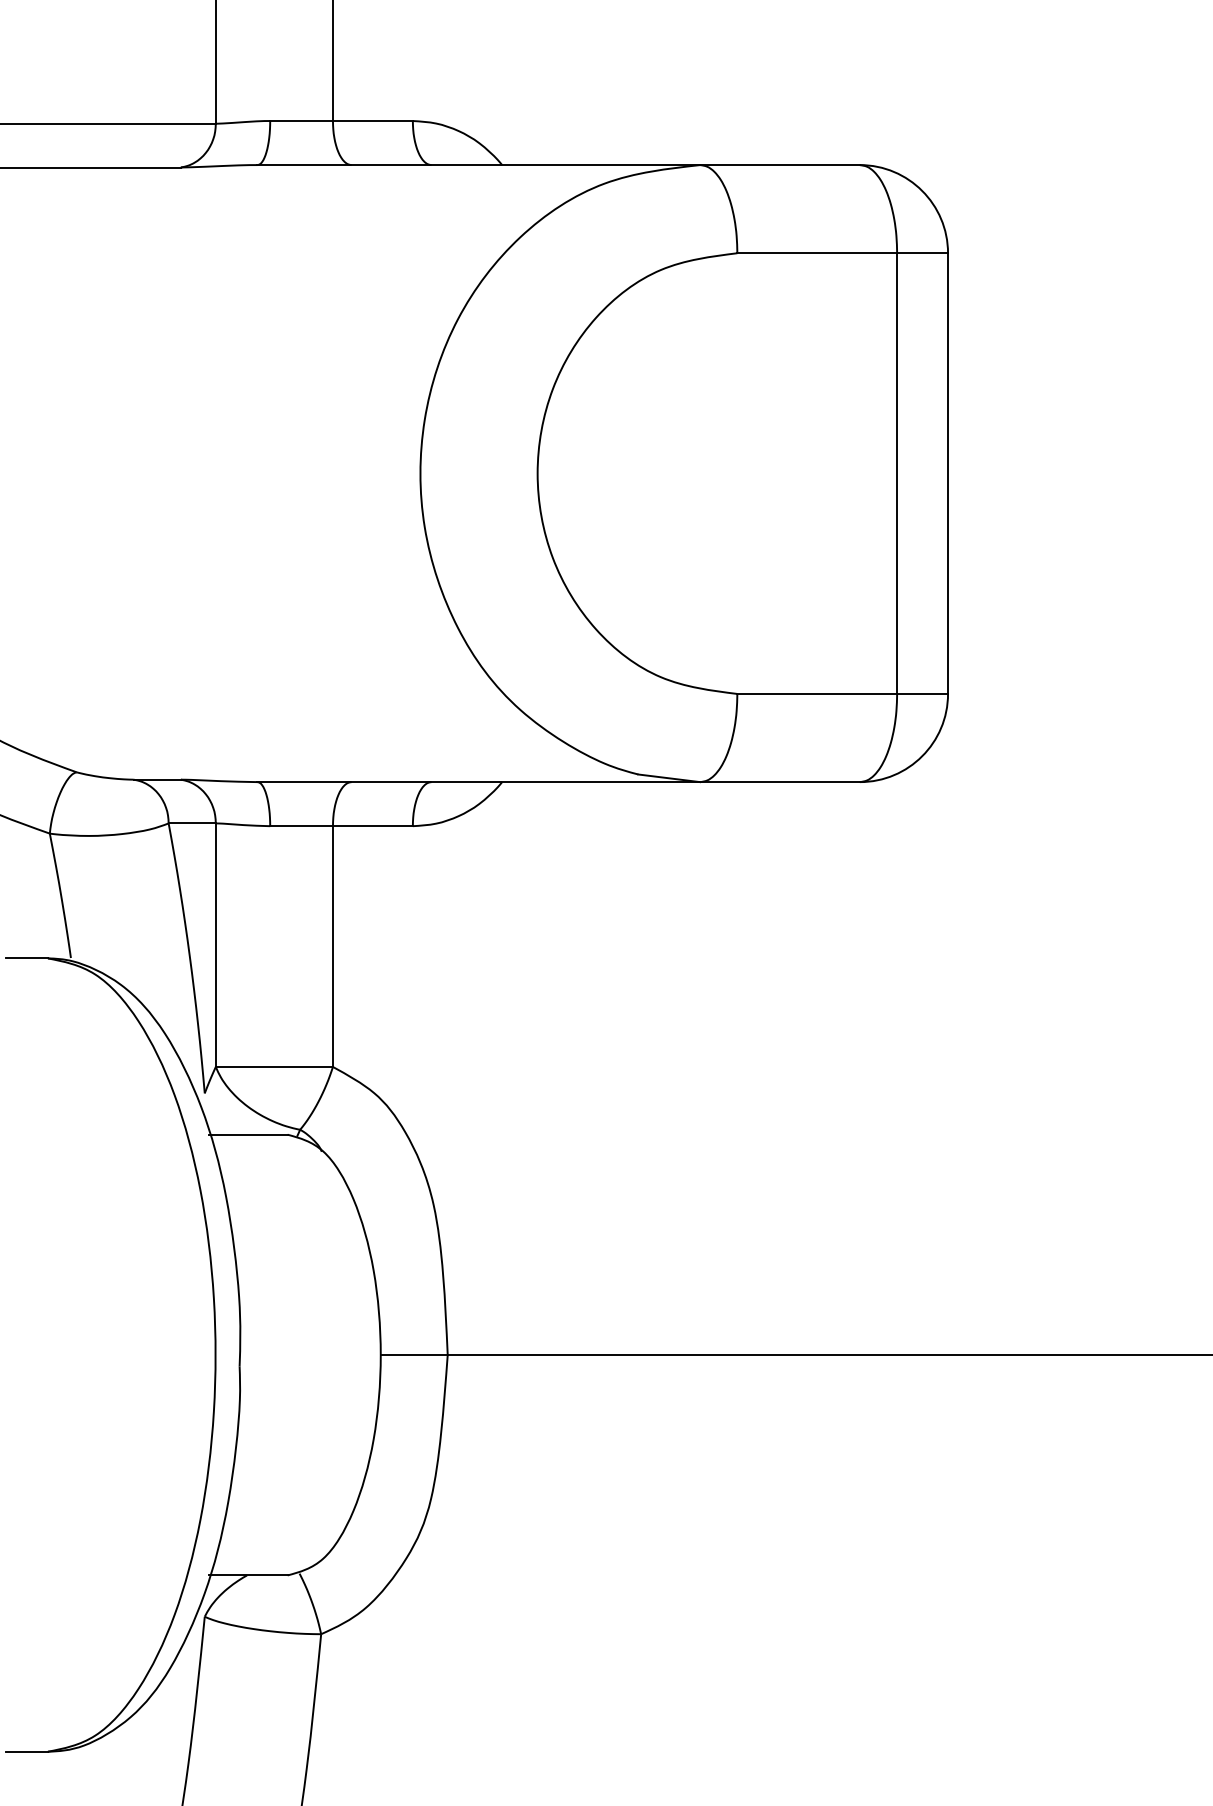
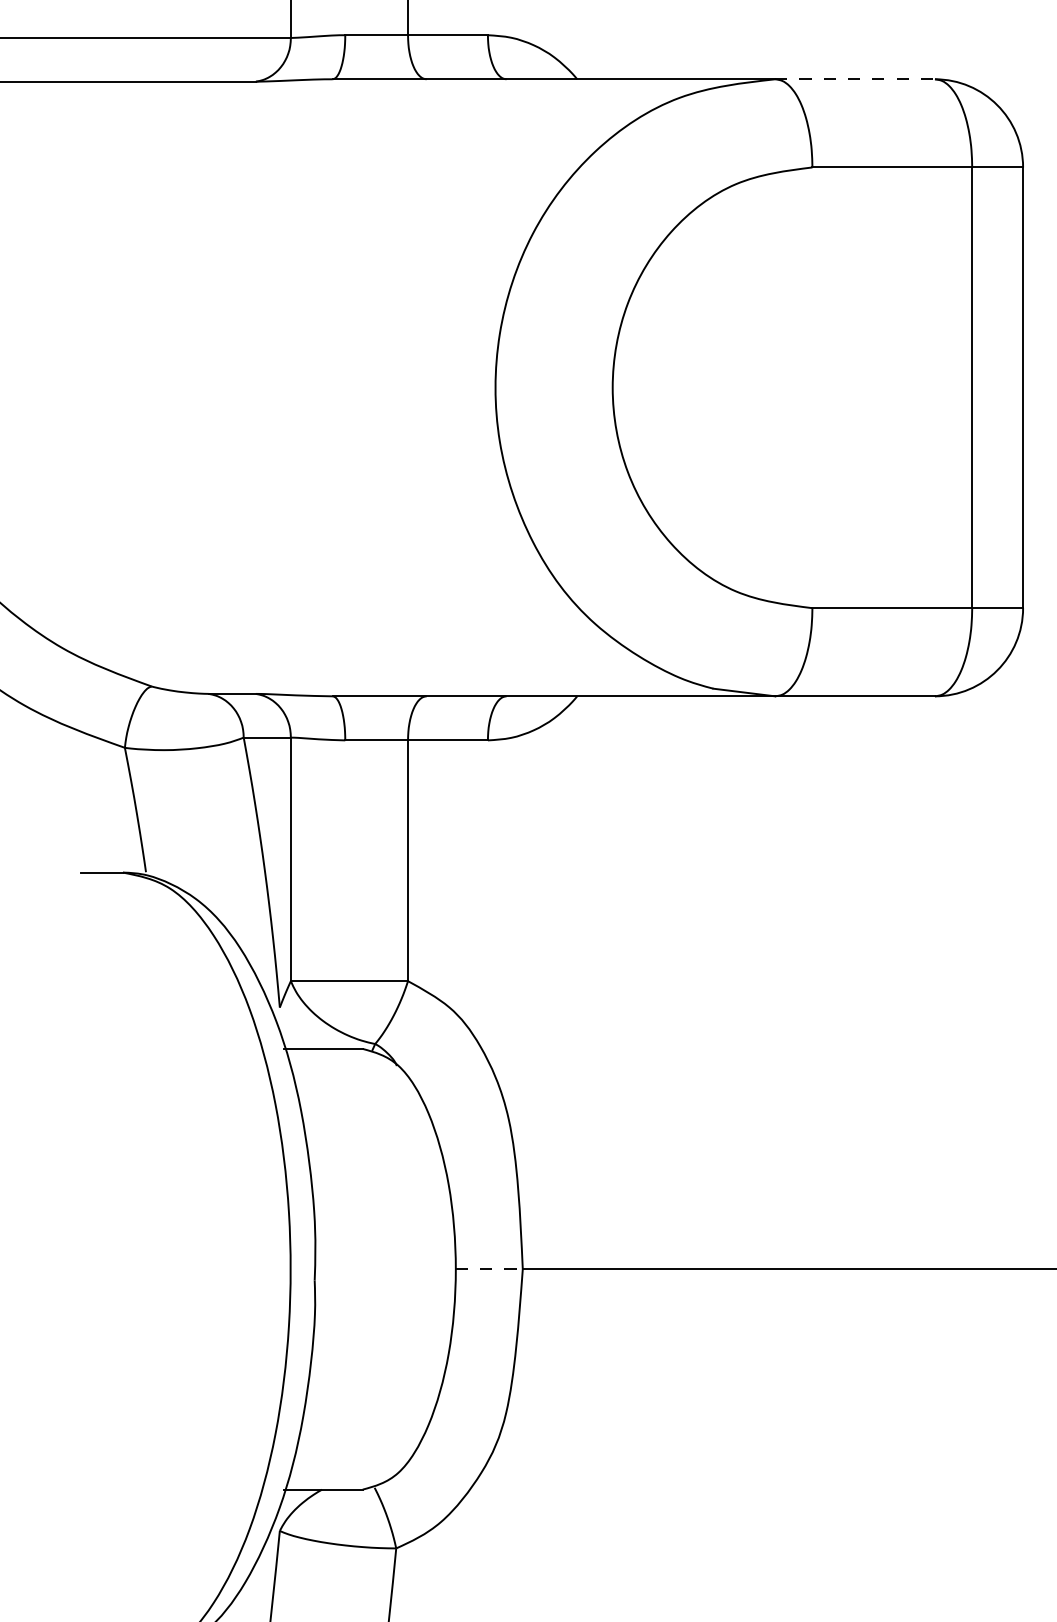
line: (780, 165) -> (855, 79), solid -> dashed
line: (414, 1355) -> (489, 1269), solid -> dashed

